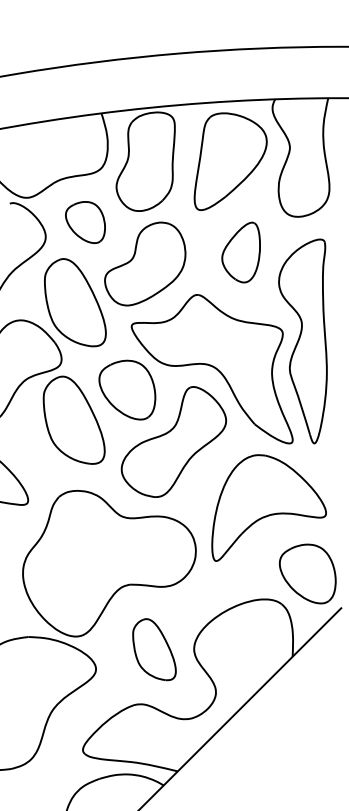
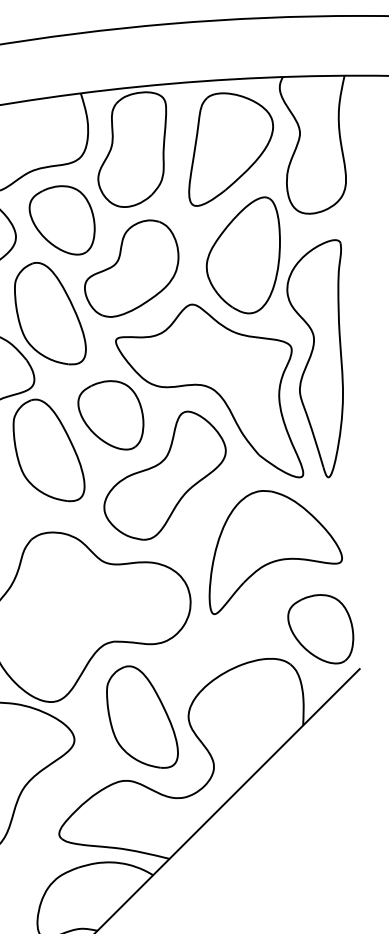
part: (85, 222) -> (62, 220), size x1.43
part: (240, 252) -> (242, 255), size x1.67
part: (154, 649) -> (142, 717), size x1.43

